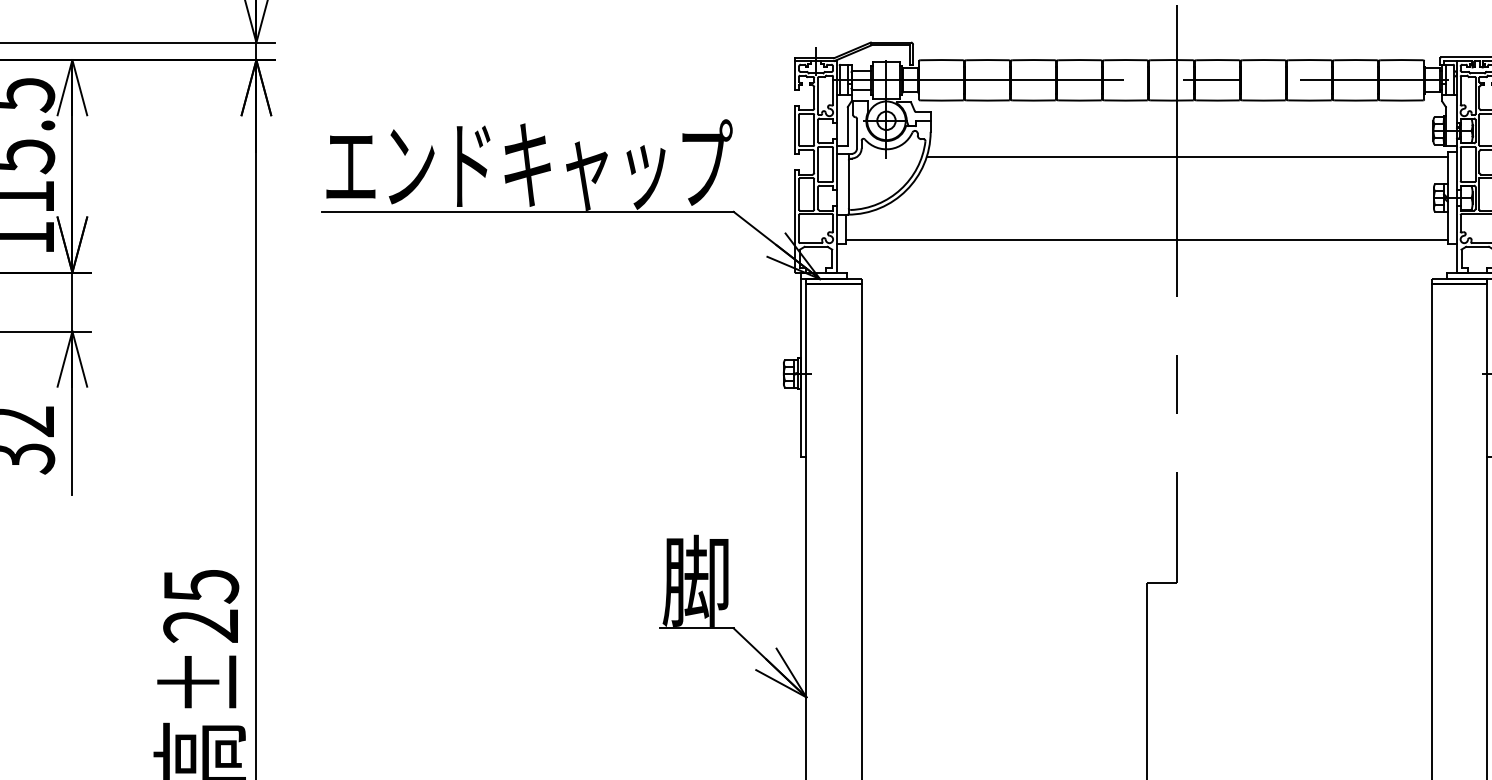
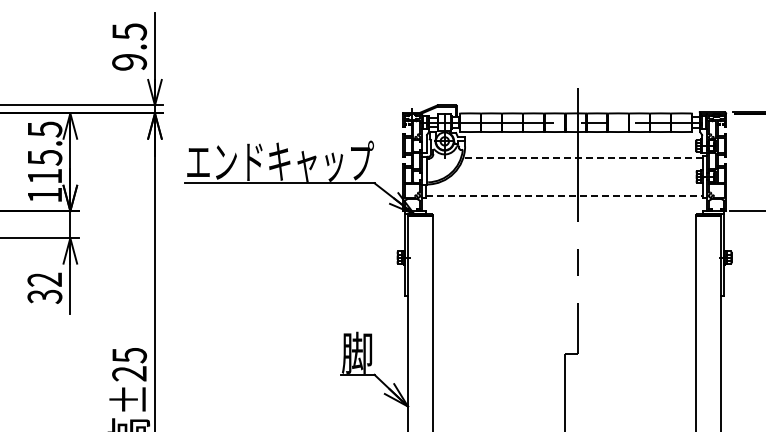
line: (1188, 155) -> (583, 157), solid -> dashed
line: (1148, 238) -> (565, 195), solid -> dashed

